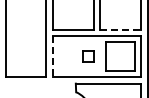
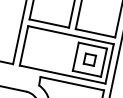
line: (121, 29) -> (96, 33), dashed -> solid
part: (88, 56) -> (89, 59), moved
line: (53, 57) -> (24, 46), dashed -> solid

